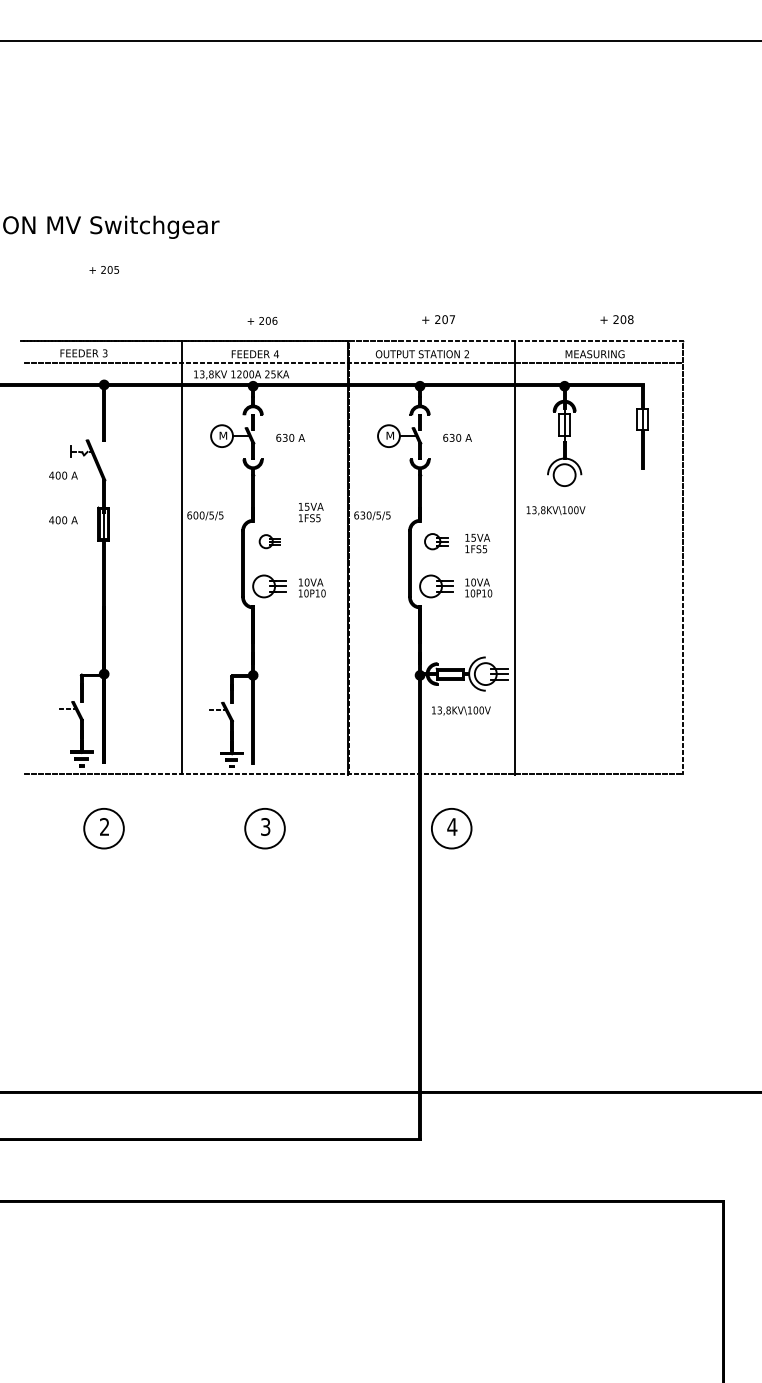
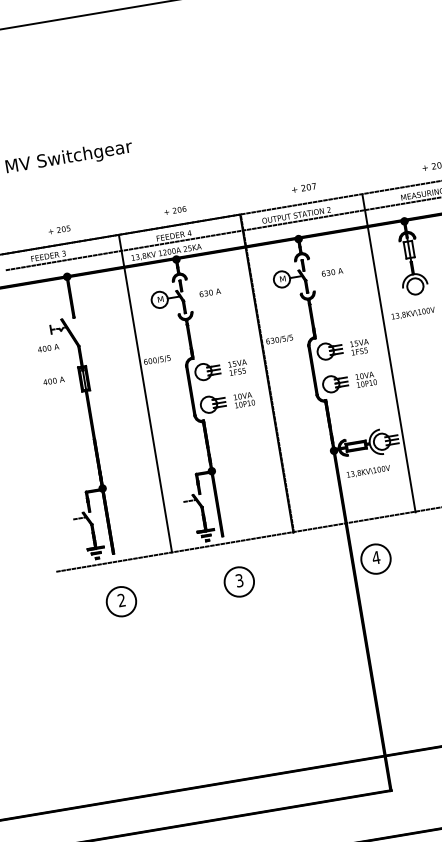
text: (104, 269) -> (59, 229), moved
text: (311, 512) -> (238, 367), moved
part: (269, 541) -> (207, 371), size x1.67
part: (436, 541) -> (329, 350), size x1.43

